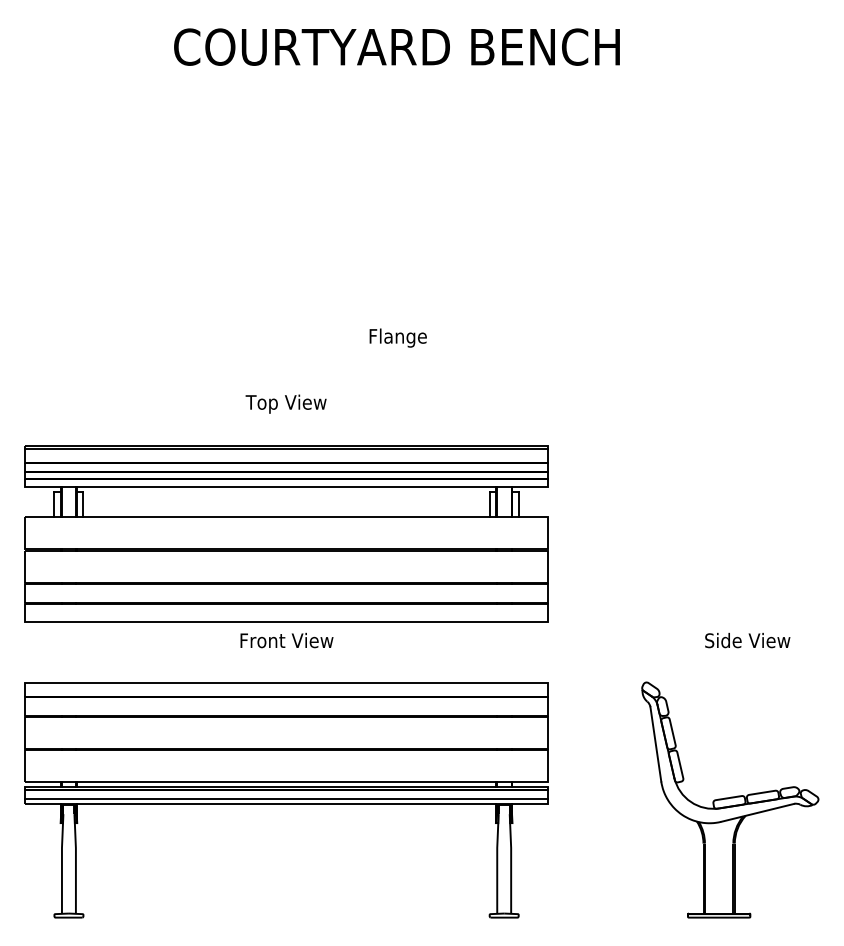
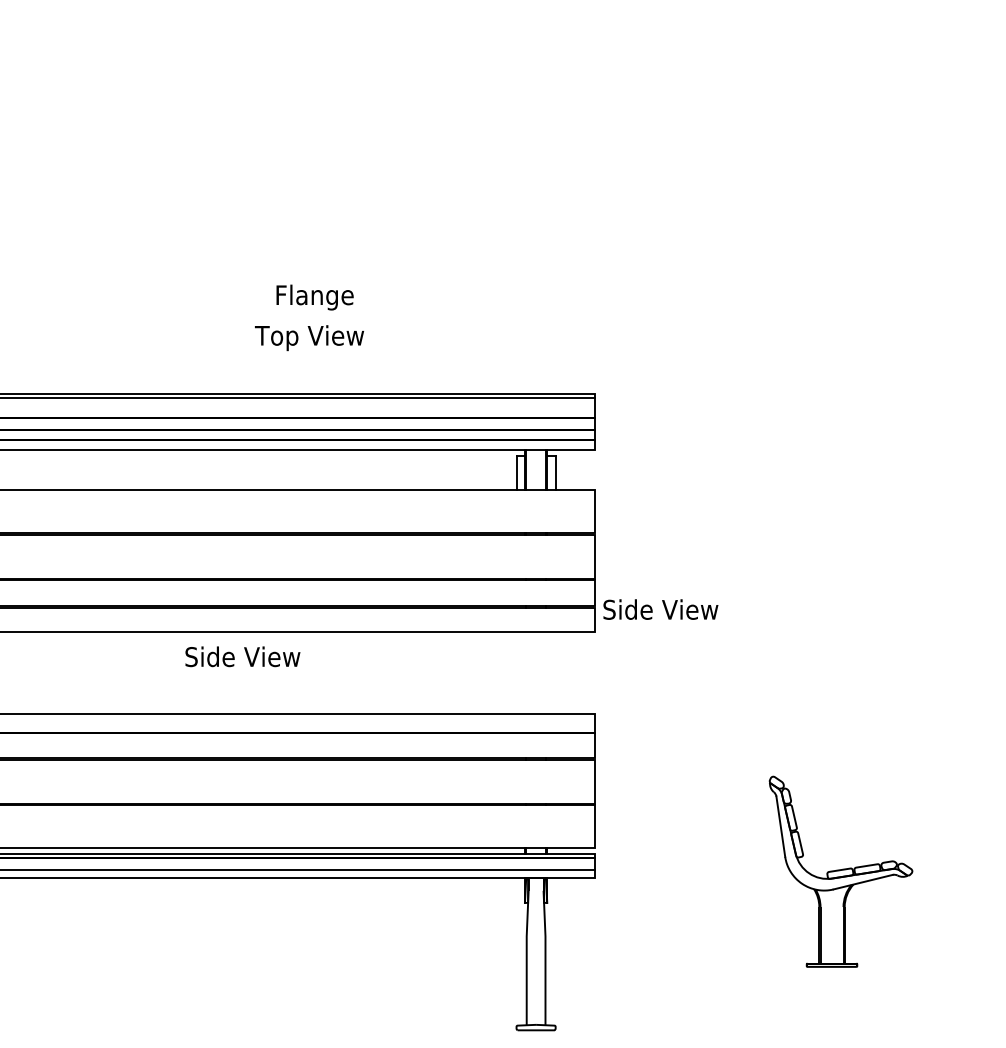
text: (397, 337) -> (314, 296), moved
text: (285, 403) -> (308, 337), moved
text: (286, 640) -> (242, 656), Front View -> Side View
text: (747, 640) -> (660, 609), moved
part: (730, 799) -> (841, 871), size x0.6

